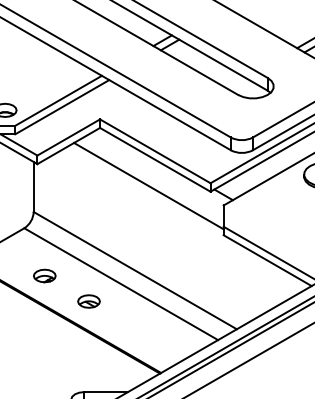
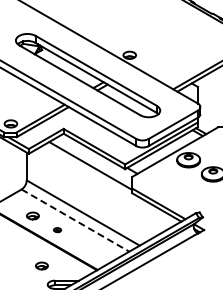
line: (121, 284) -> (75, 220), solid -> dashed
part: (88, 300) -> (57, 229), size x0.6
part: (60, 364) -> (41, 265), added

